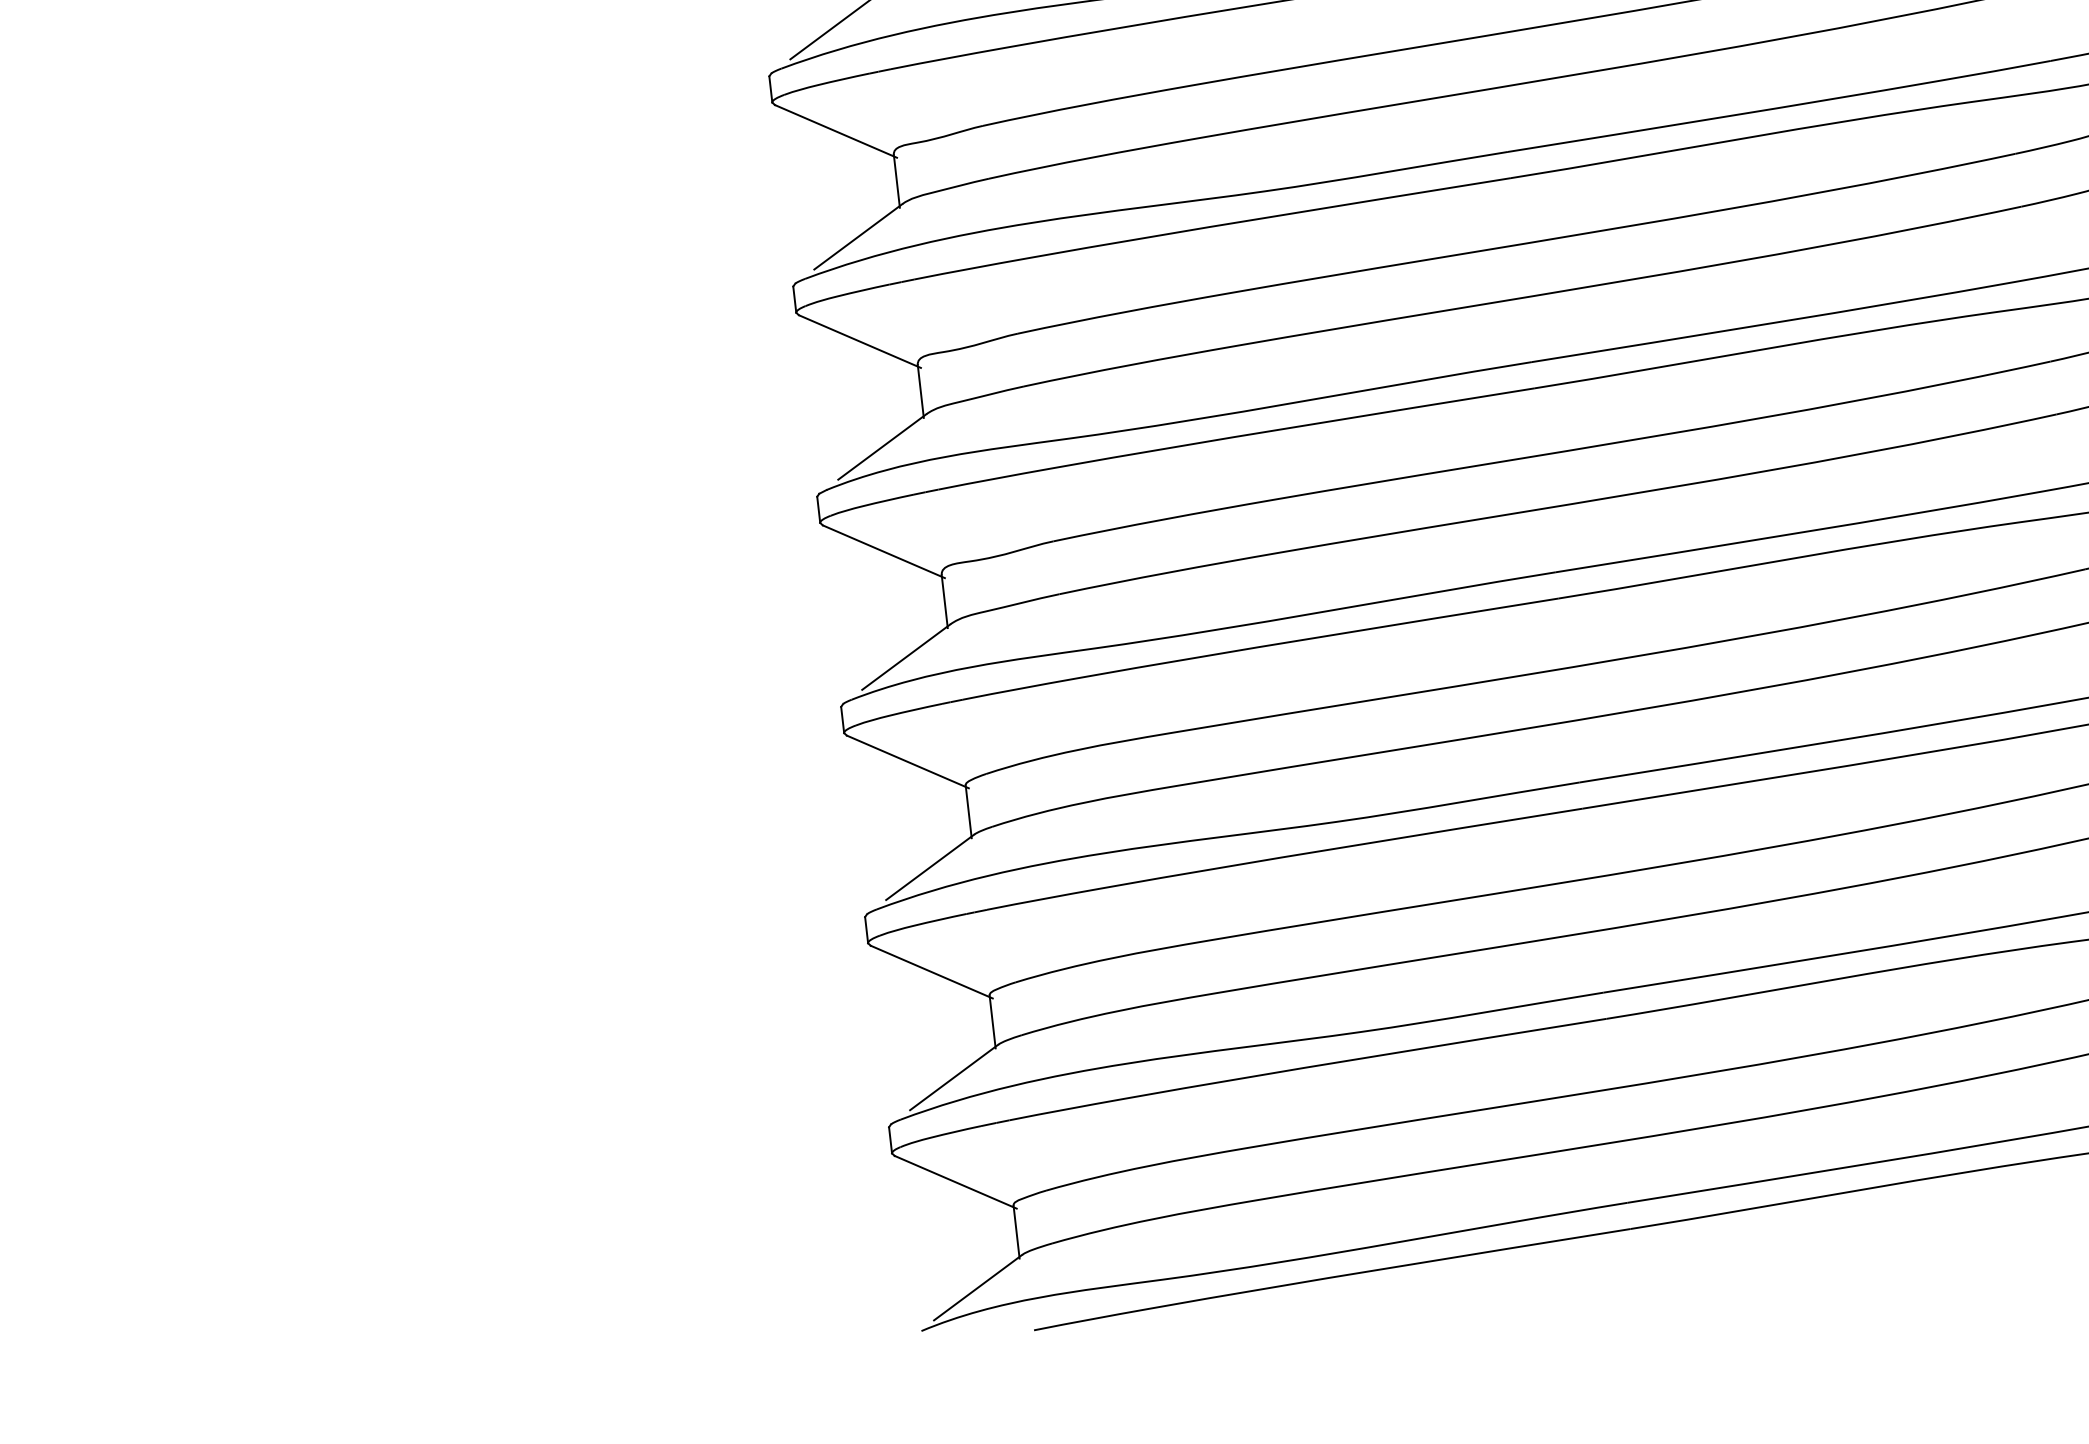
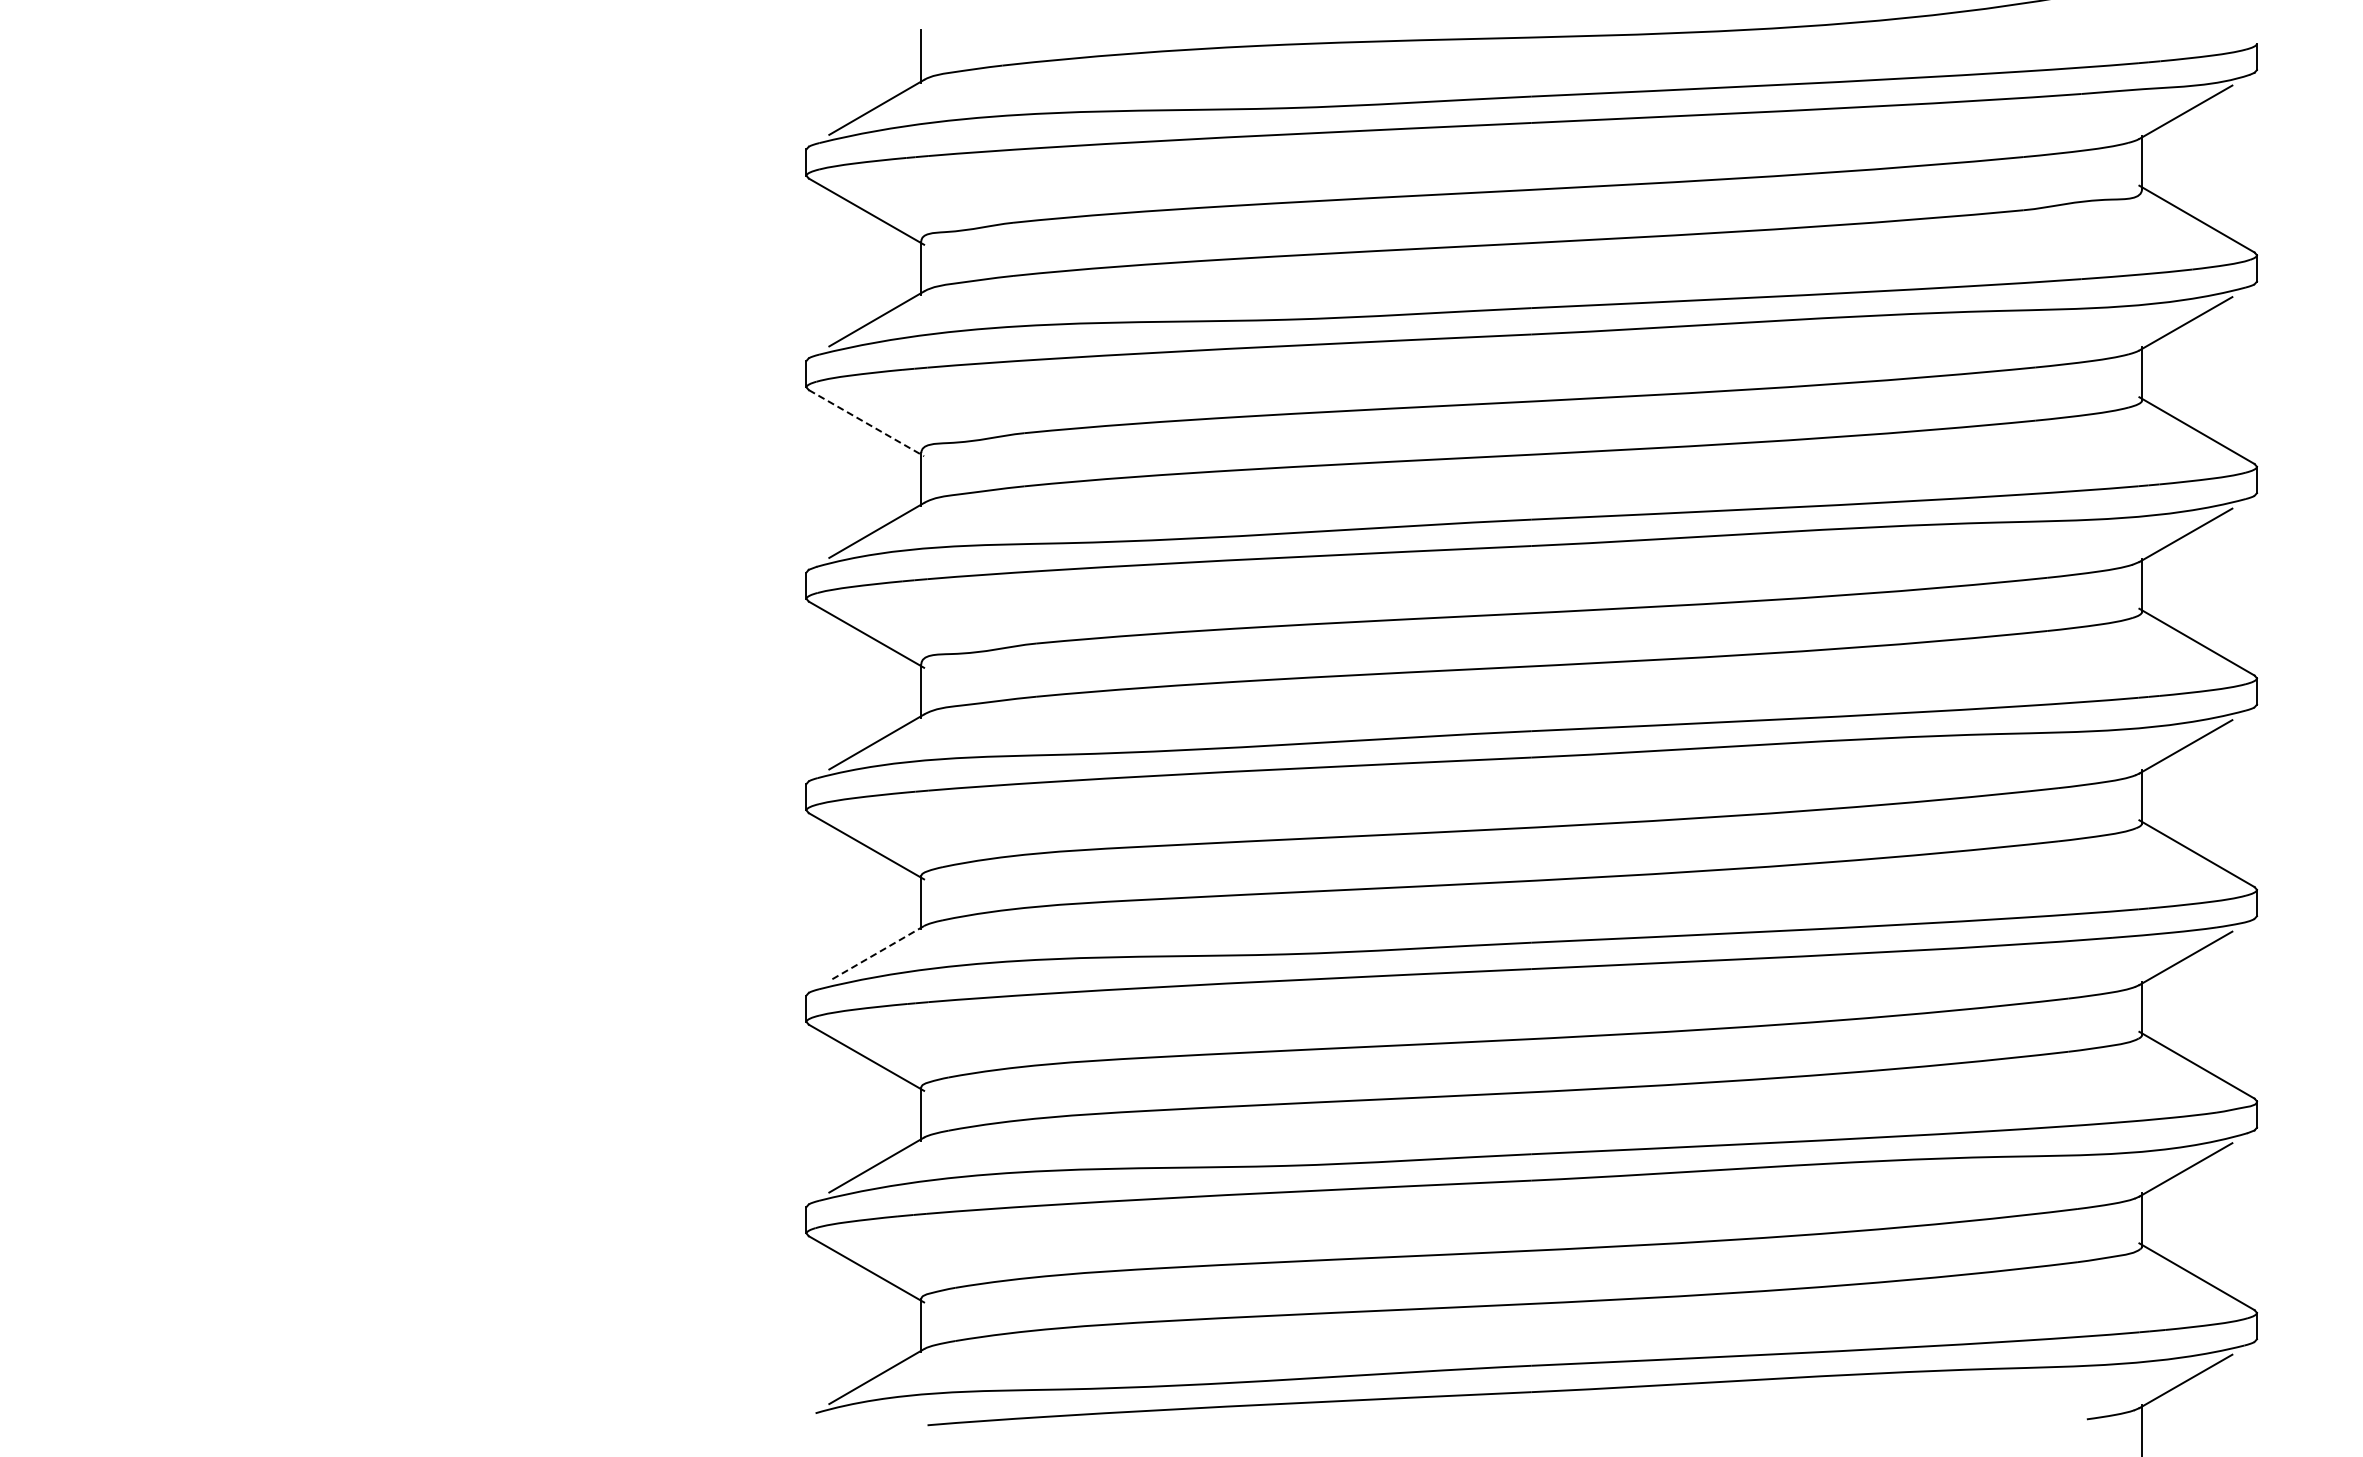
line: (860, 341) -> (866, 423), solid -> dashed
line: (929, 867) -> (876, 953), solid -> dashed

